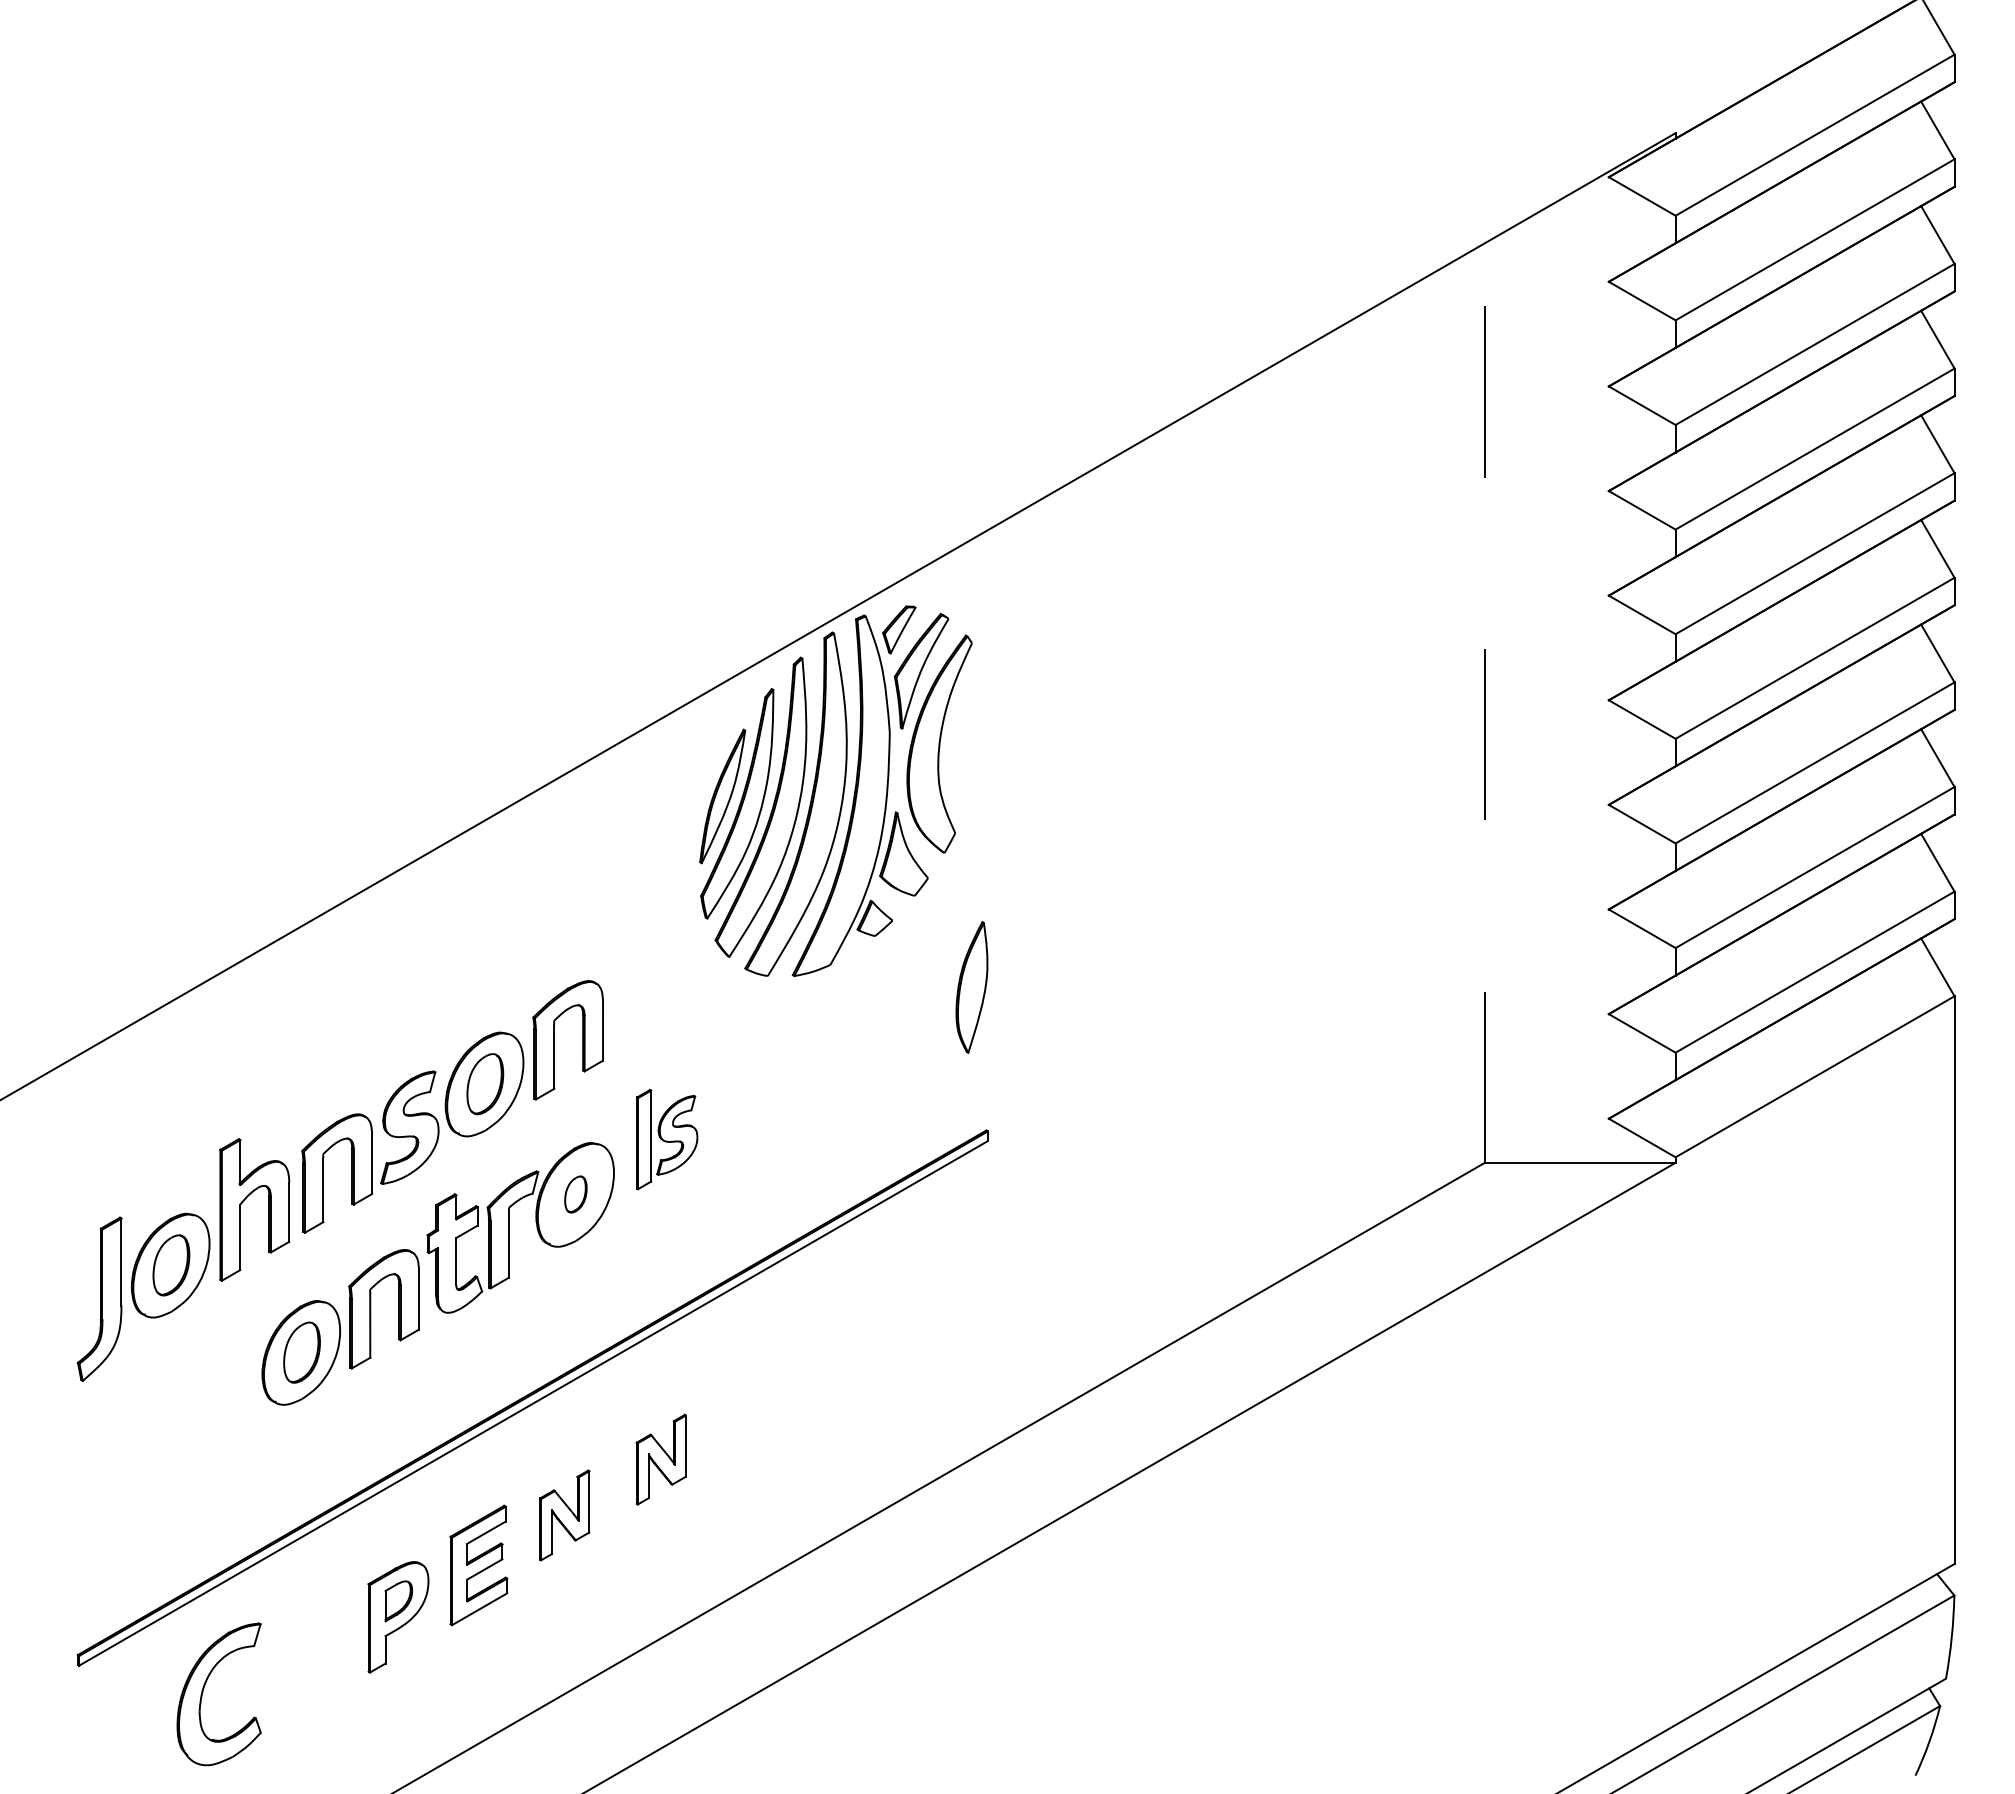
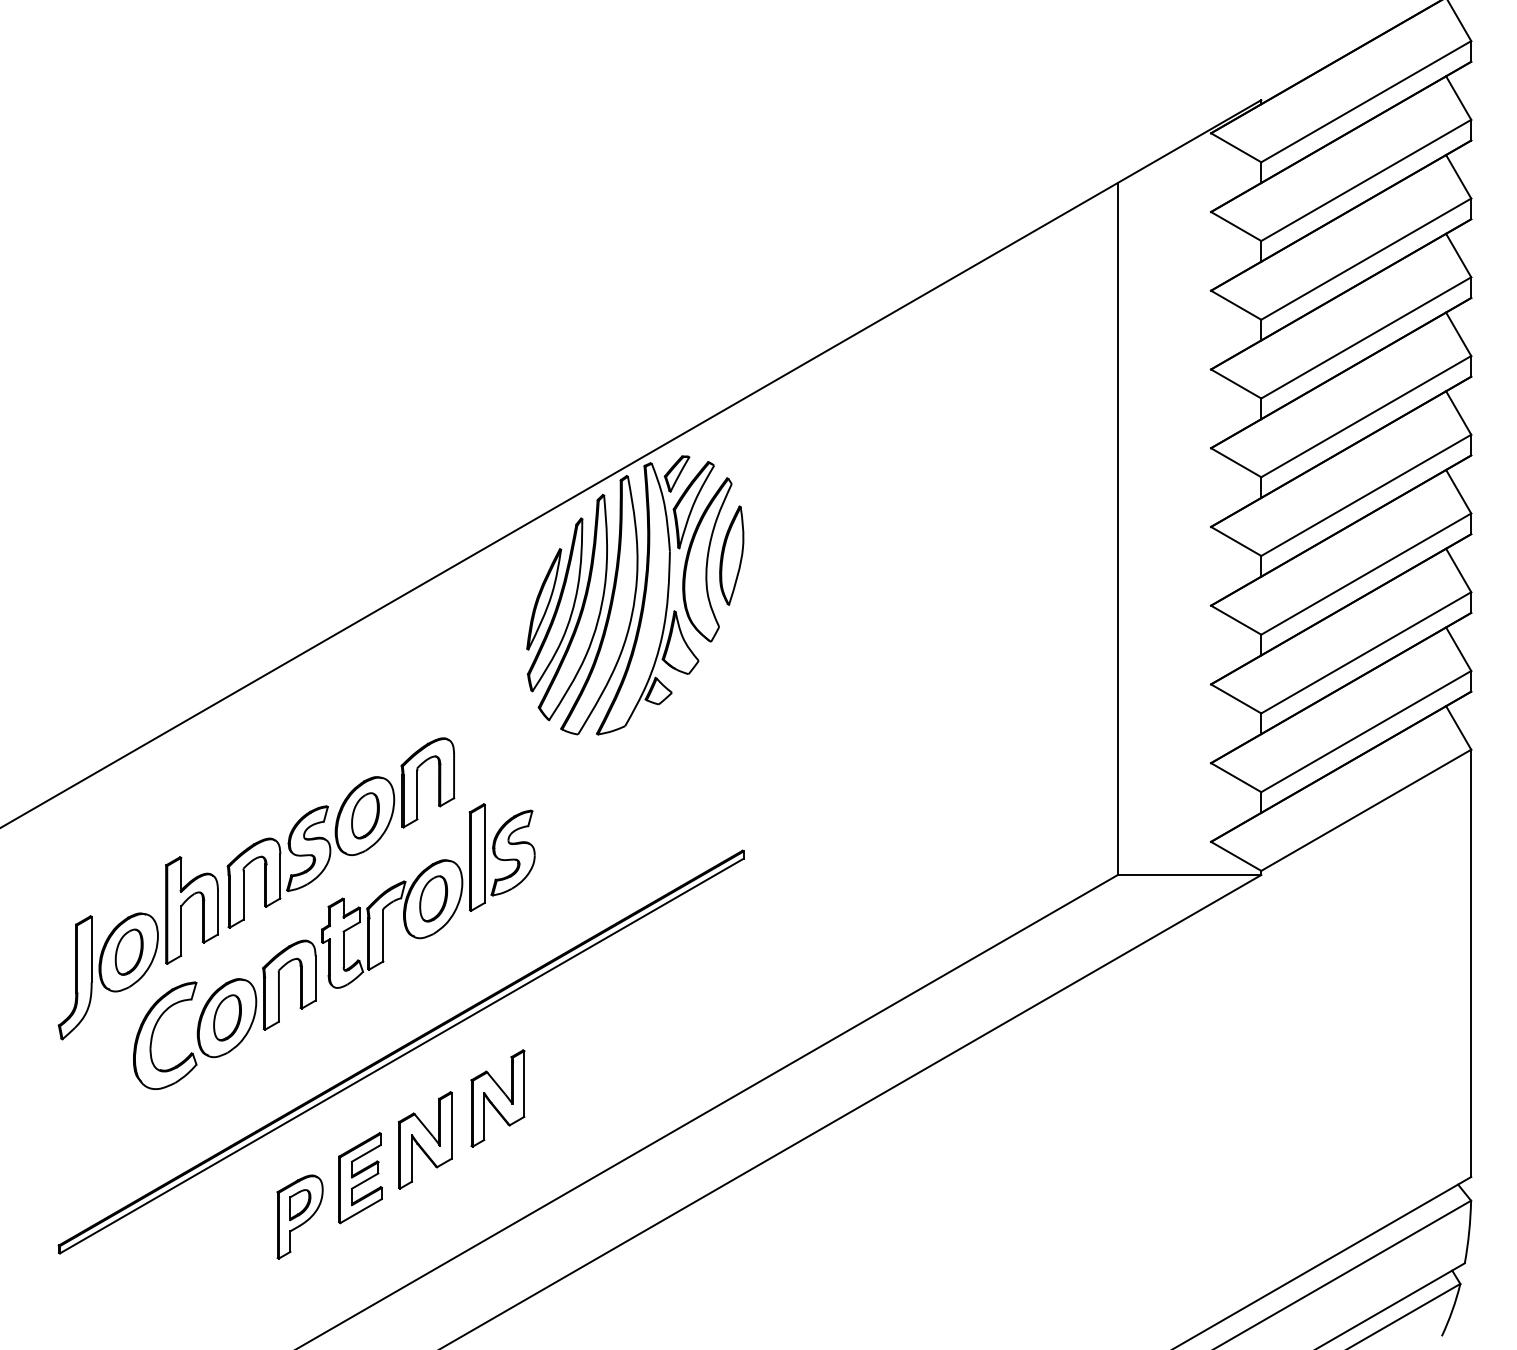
line: (1484, 703) -> (1117, 529), dashed -> solid
part: (971, 987) -> (731, 555), moved
part: (667, 1139) -> (502, 857), size x1.43
part: (575, 1194) -> (433, 898), size x1.67
part: (661, 1459) -> (498, 1098), size x1.43
part: (564, 1515) -> (425, 1140), size x1.43
part: (203, 1692) -> (153, 1034), moved

